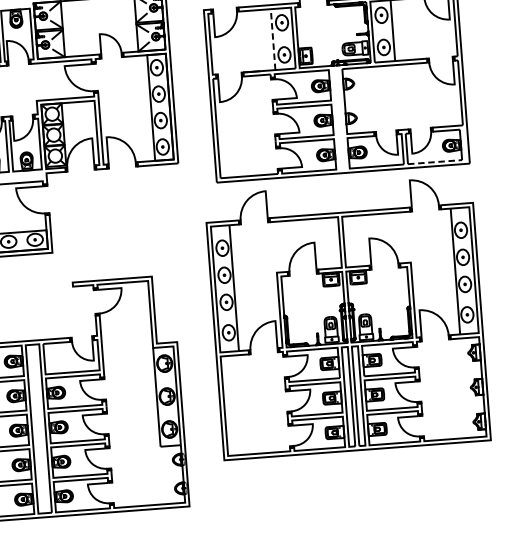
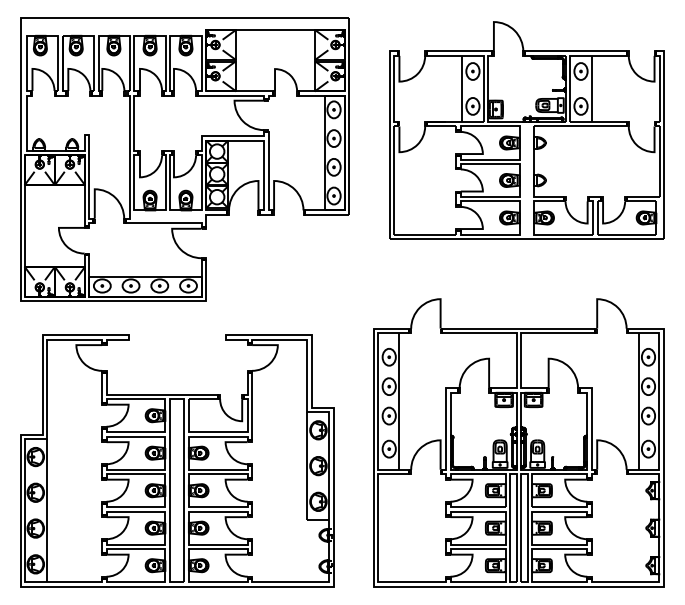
line: (272, 39) -> (461, 88), dashed -> solid
line: (435, 162) -> (627, 234), dashed -> solid
part: (347, 317) -> (518, 442), moved

